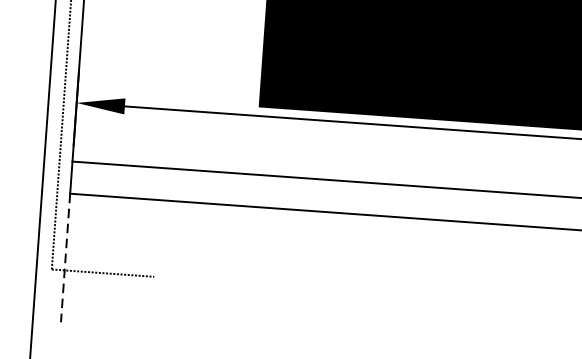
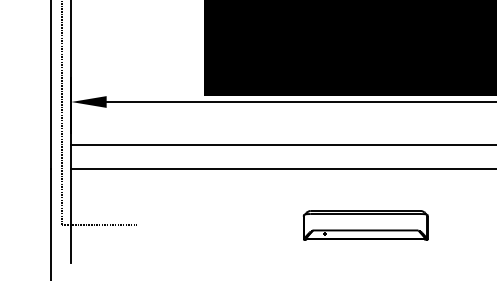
line: (65, 258) -> (71, 216), dashed -> solid
part: (465, 299) -> (365, 225), added

